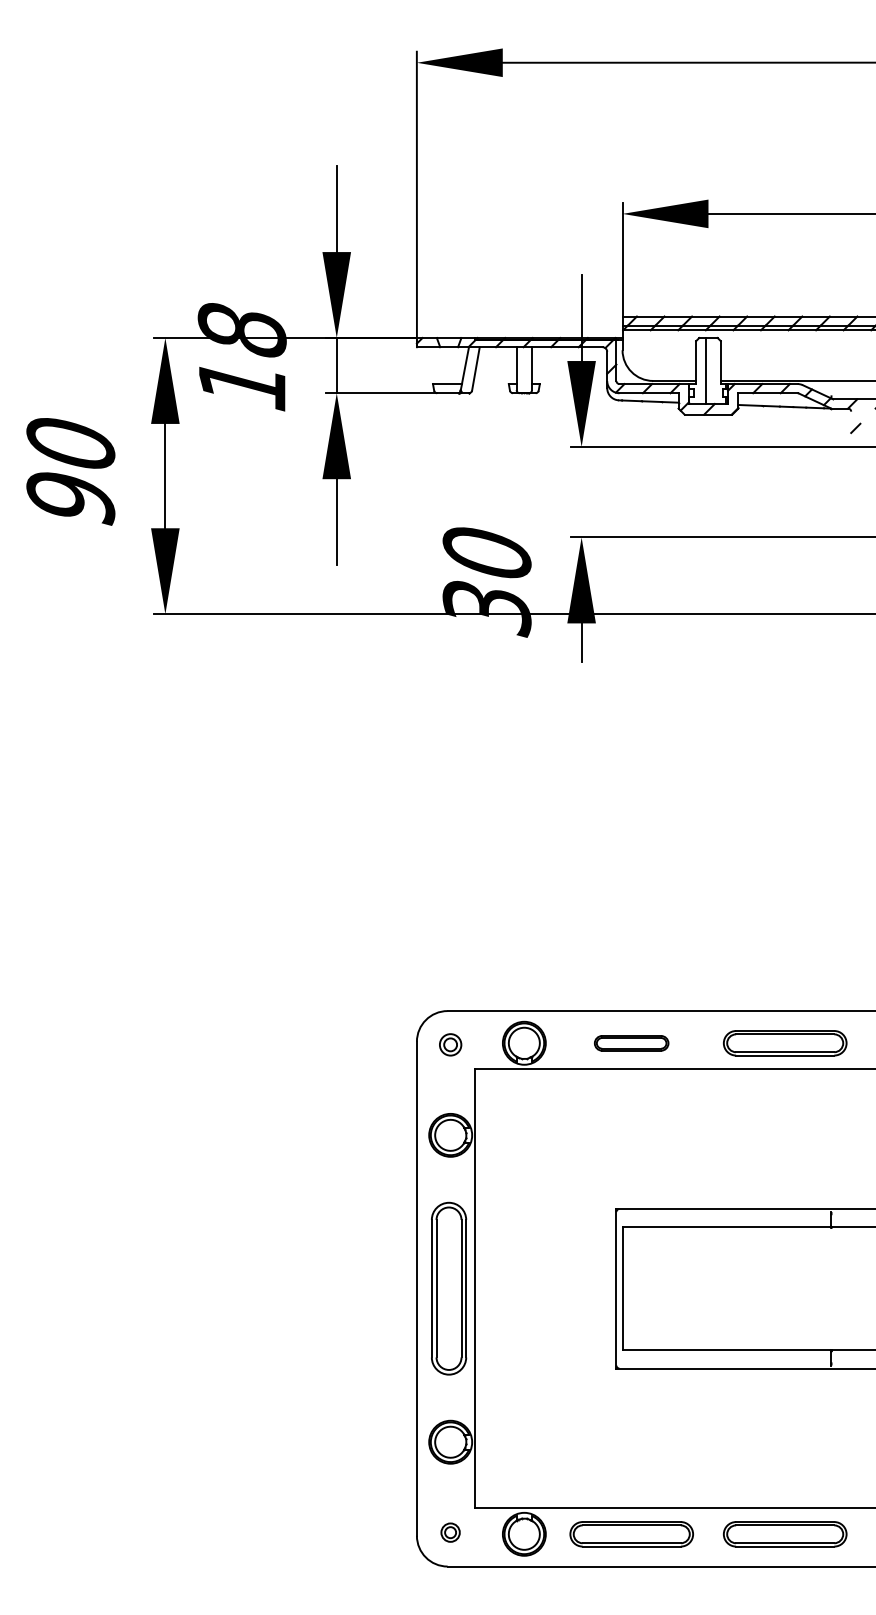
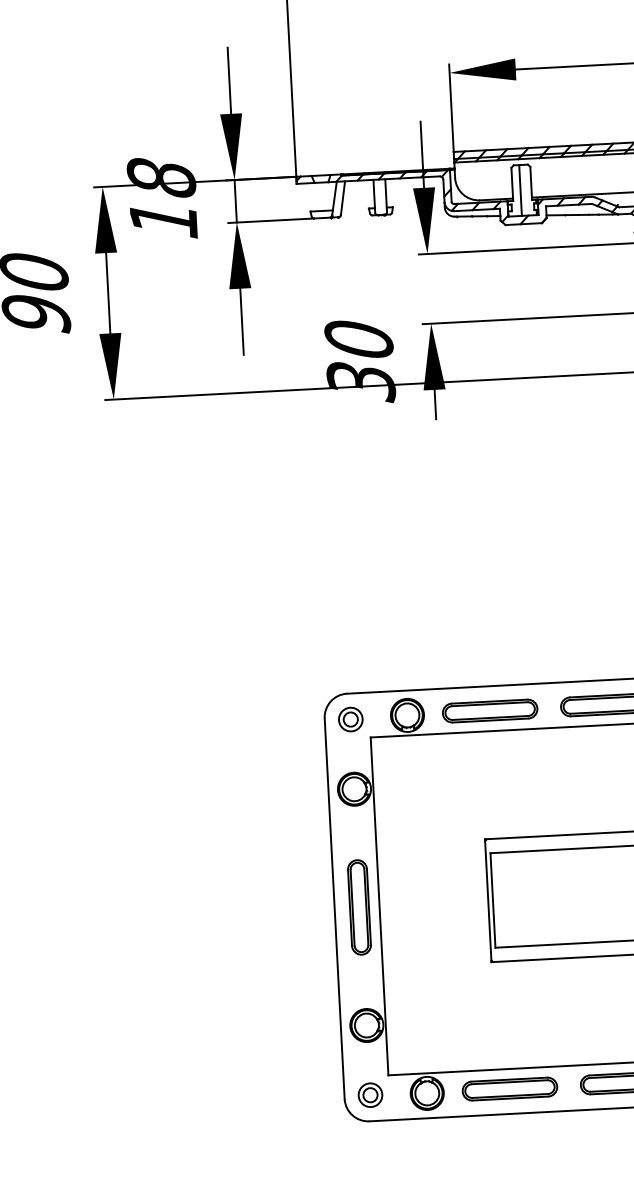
part: (631, 1043) -> (489, 711), size x1.67
part: (450, 1044) -> (350, 719), size x1.43
part: (449, 1288) -> (359, 907), size x0.71
part: (450, 1532) -> (370, 1095), size x1.67

